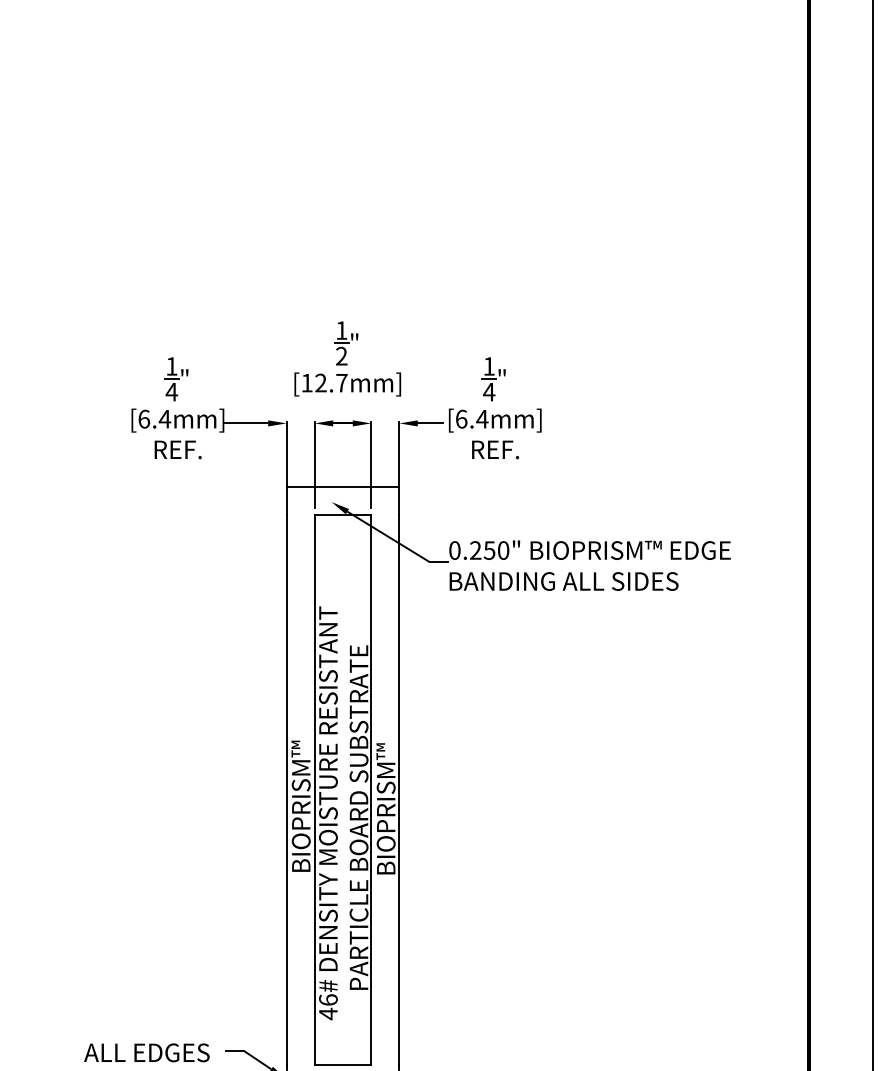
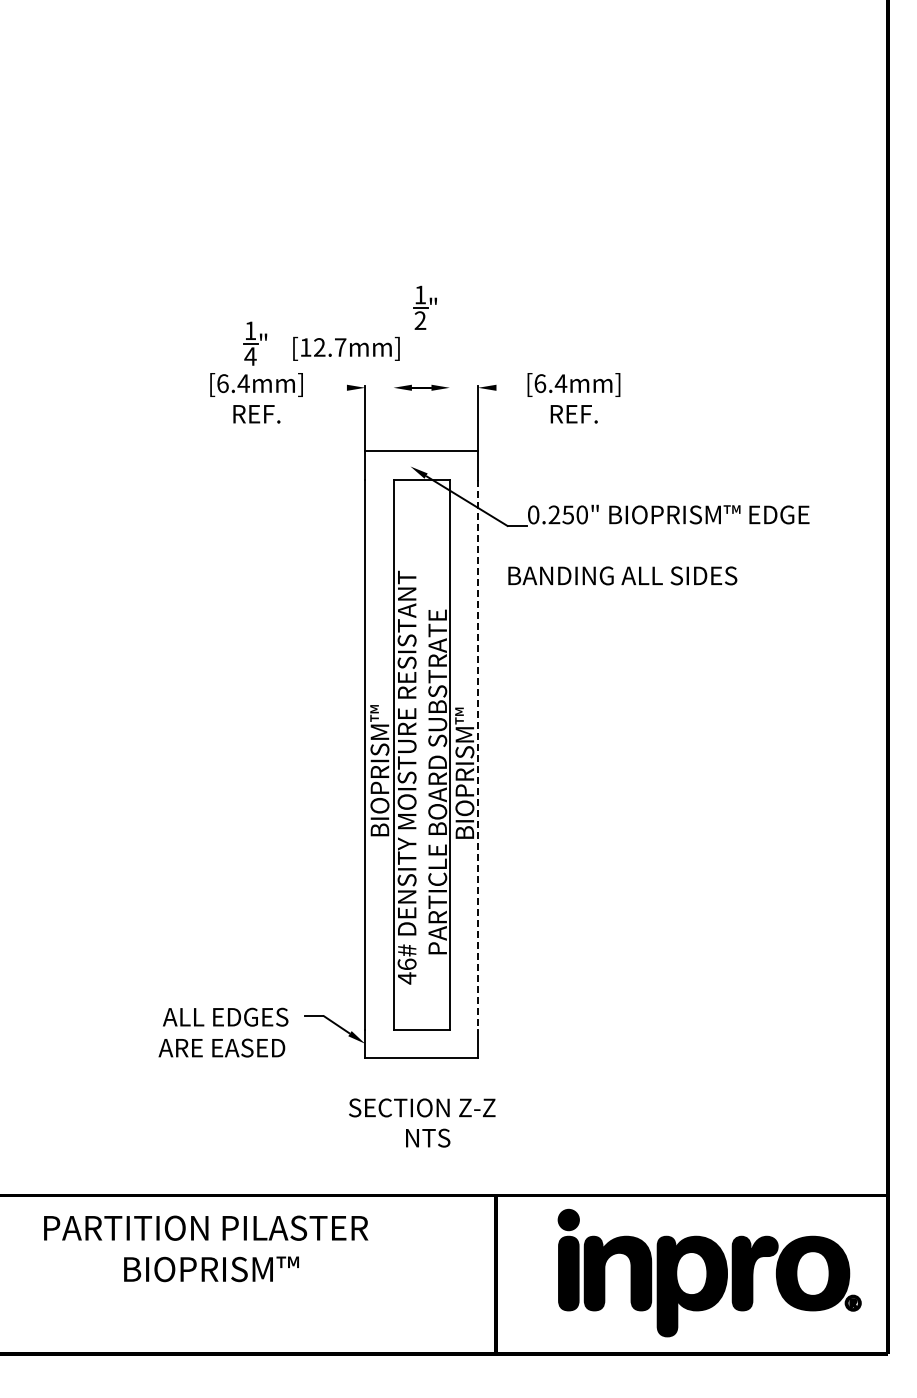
part: (493, 379) -> (572, 343), removed
text: (347, 384) -> (346, 348), moved
line: (245, 423) -> (324, 387), removed
line: (429, 423) -> (508, 387), removed
line: (314, 465) -> (393, 429), removed
line: (370, 465) -> (449, 429), removed
text: (563, 581) -> (622, 575), moved
line: (399, 791) -> (478, 755), solid -> dashed

